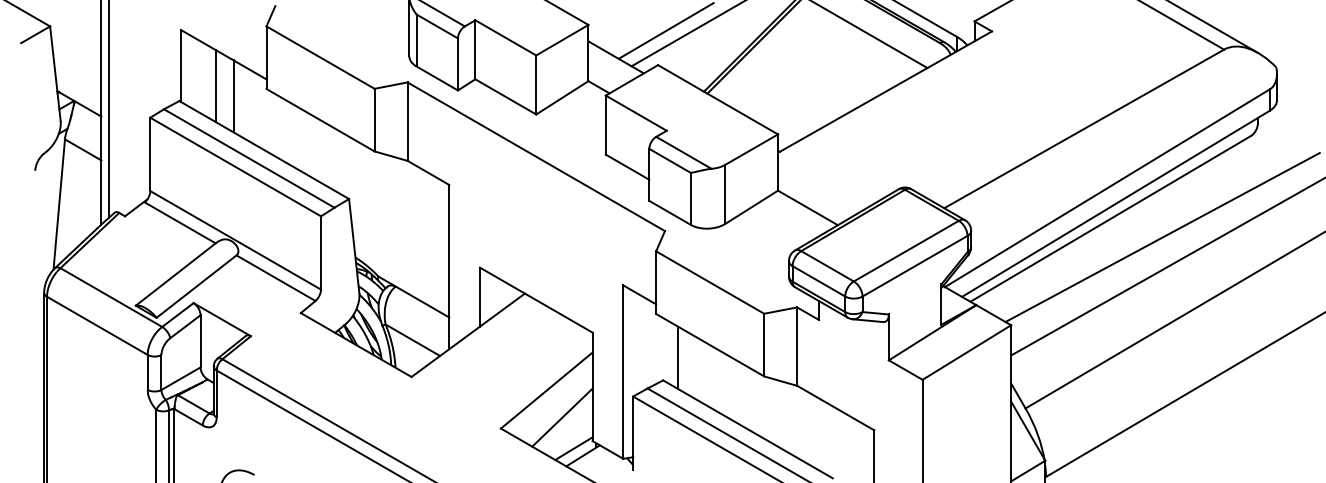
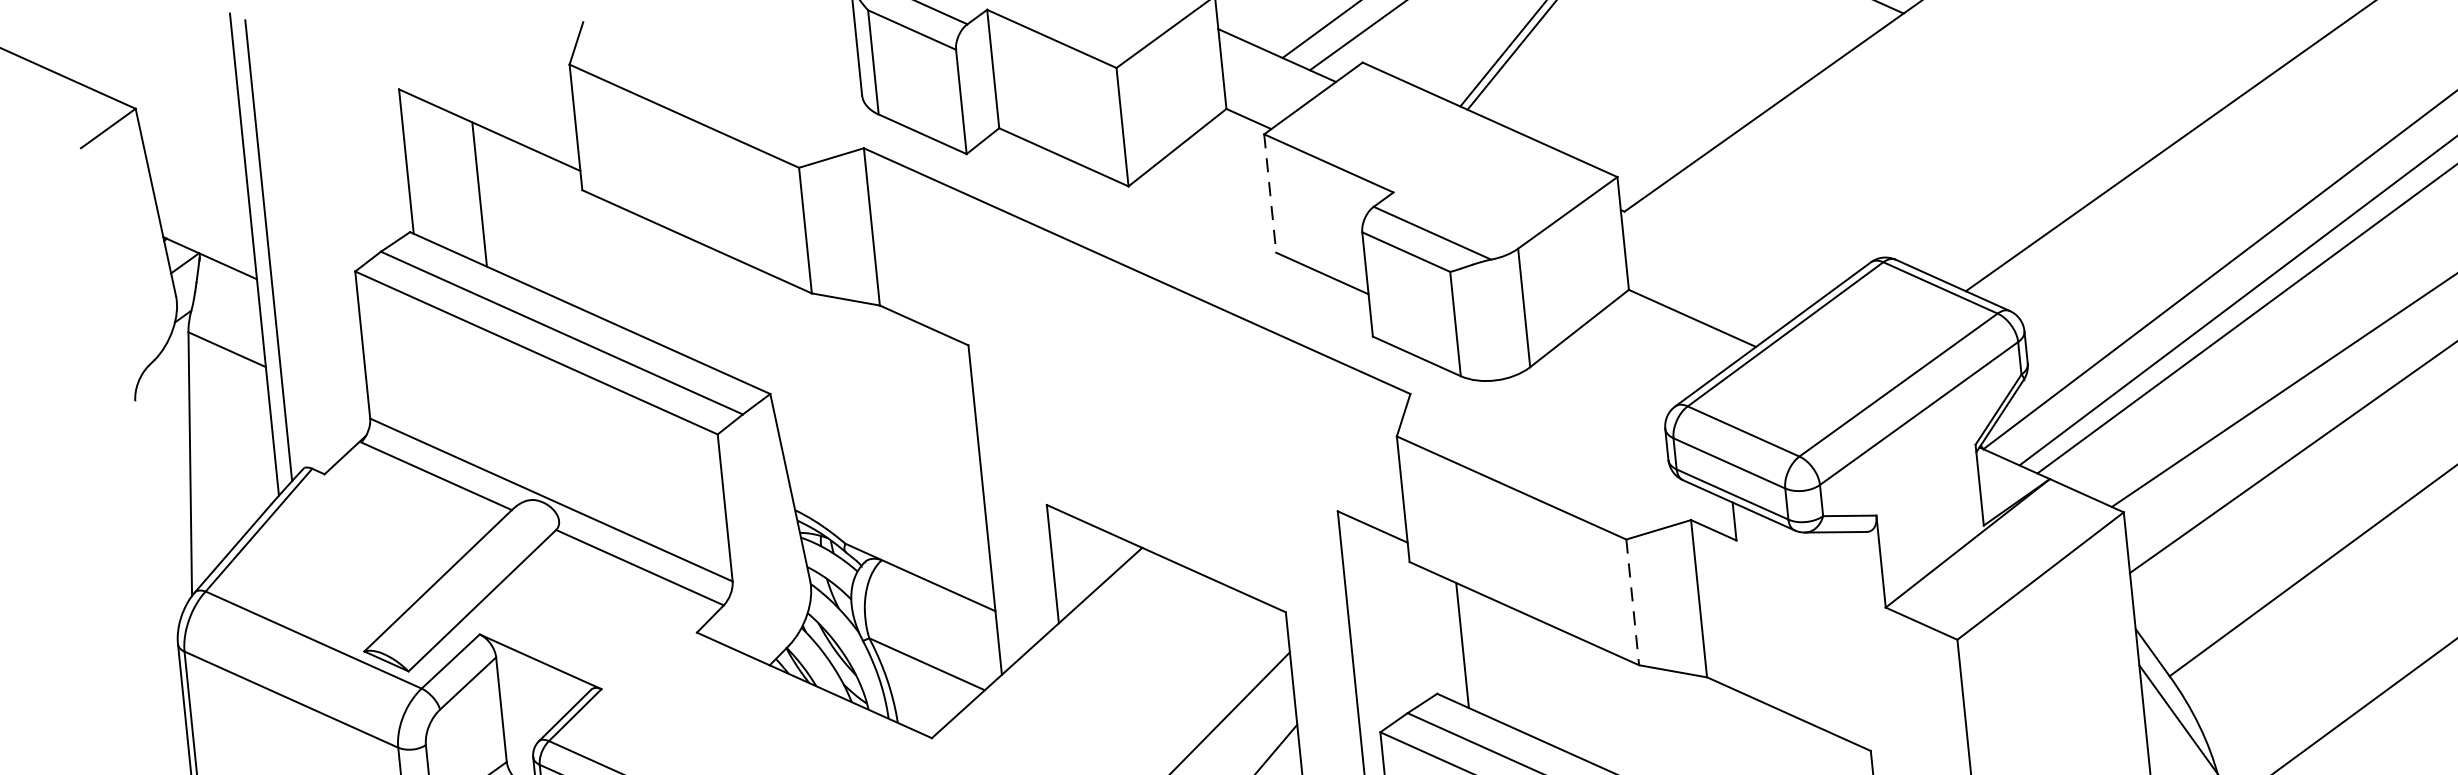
line: (233, 96) -> (517, 211), removed
line: (605, 125) -> (1269, 194), solid -> dashed
line: (764, 345) -> (1633, 603), solid -> dashed

